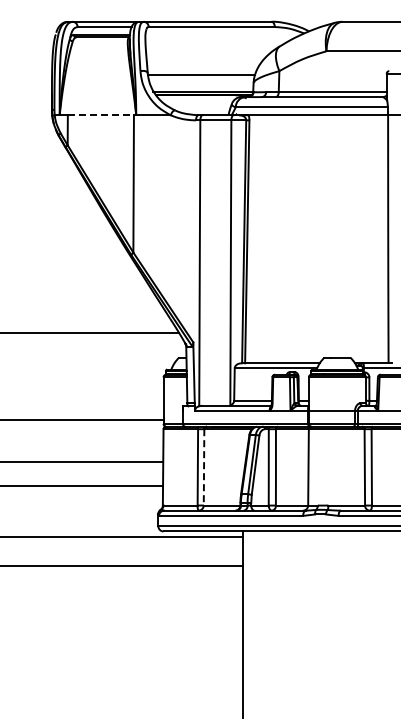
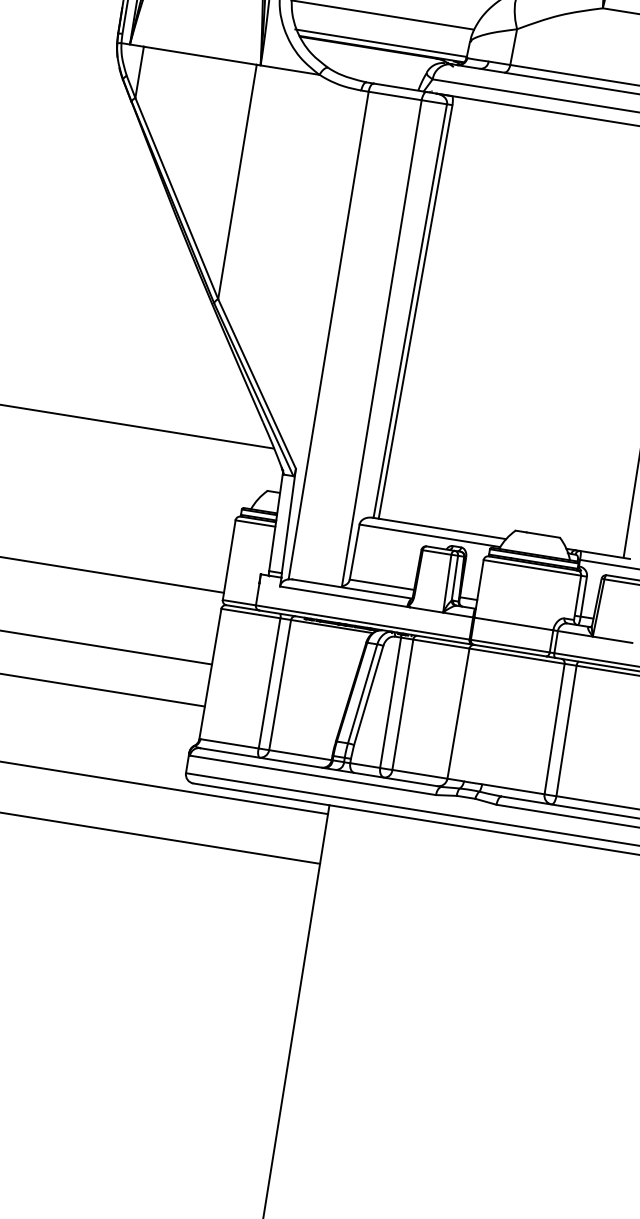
line: (101, 115) -> (201, 56), dashed -> solid
line: (204, 468) -> (280, 687), dashed -> solid

